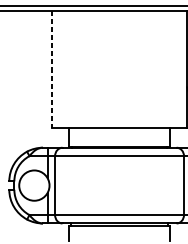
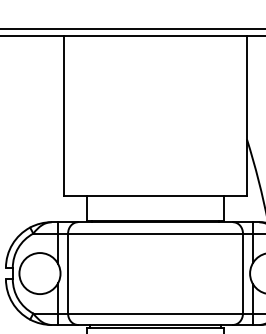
line: (52, 69) -> (64, 116), dashed -> solid

